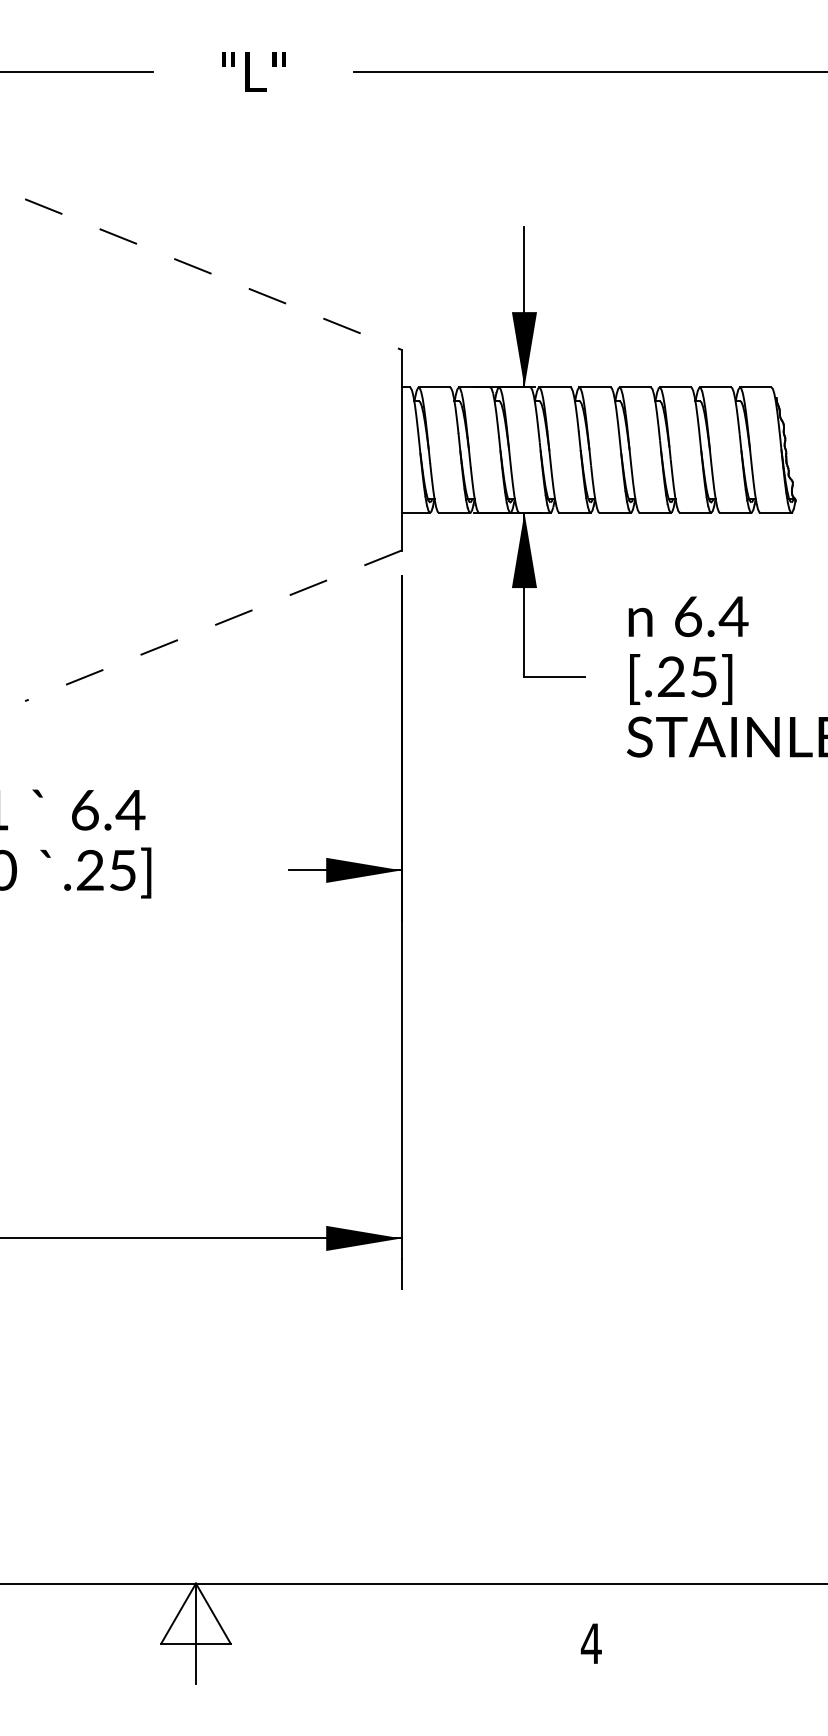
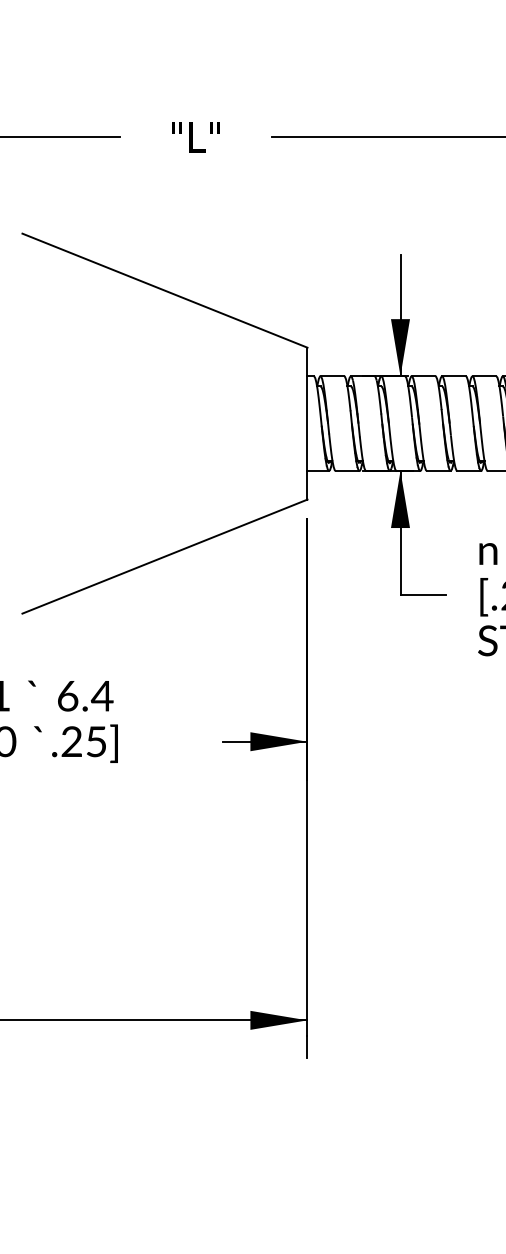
line: (213, 274) -> (165, 290), dashed -> solid
line: (213, 625) -> (165, 556), dashed -> solid

